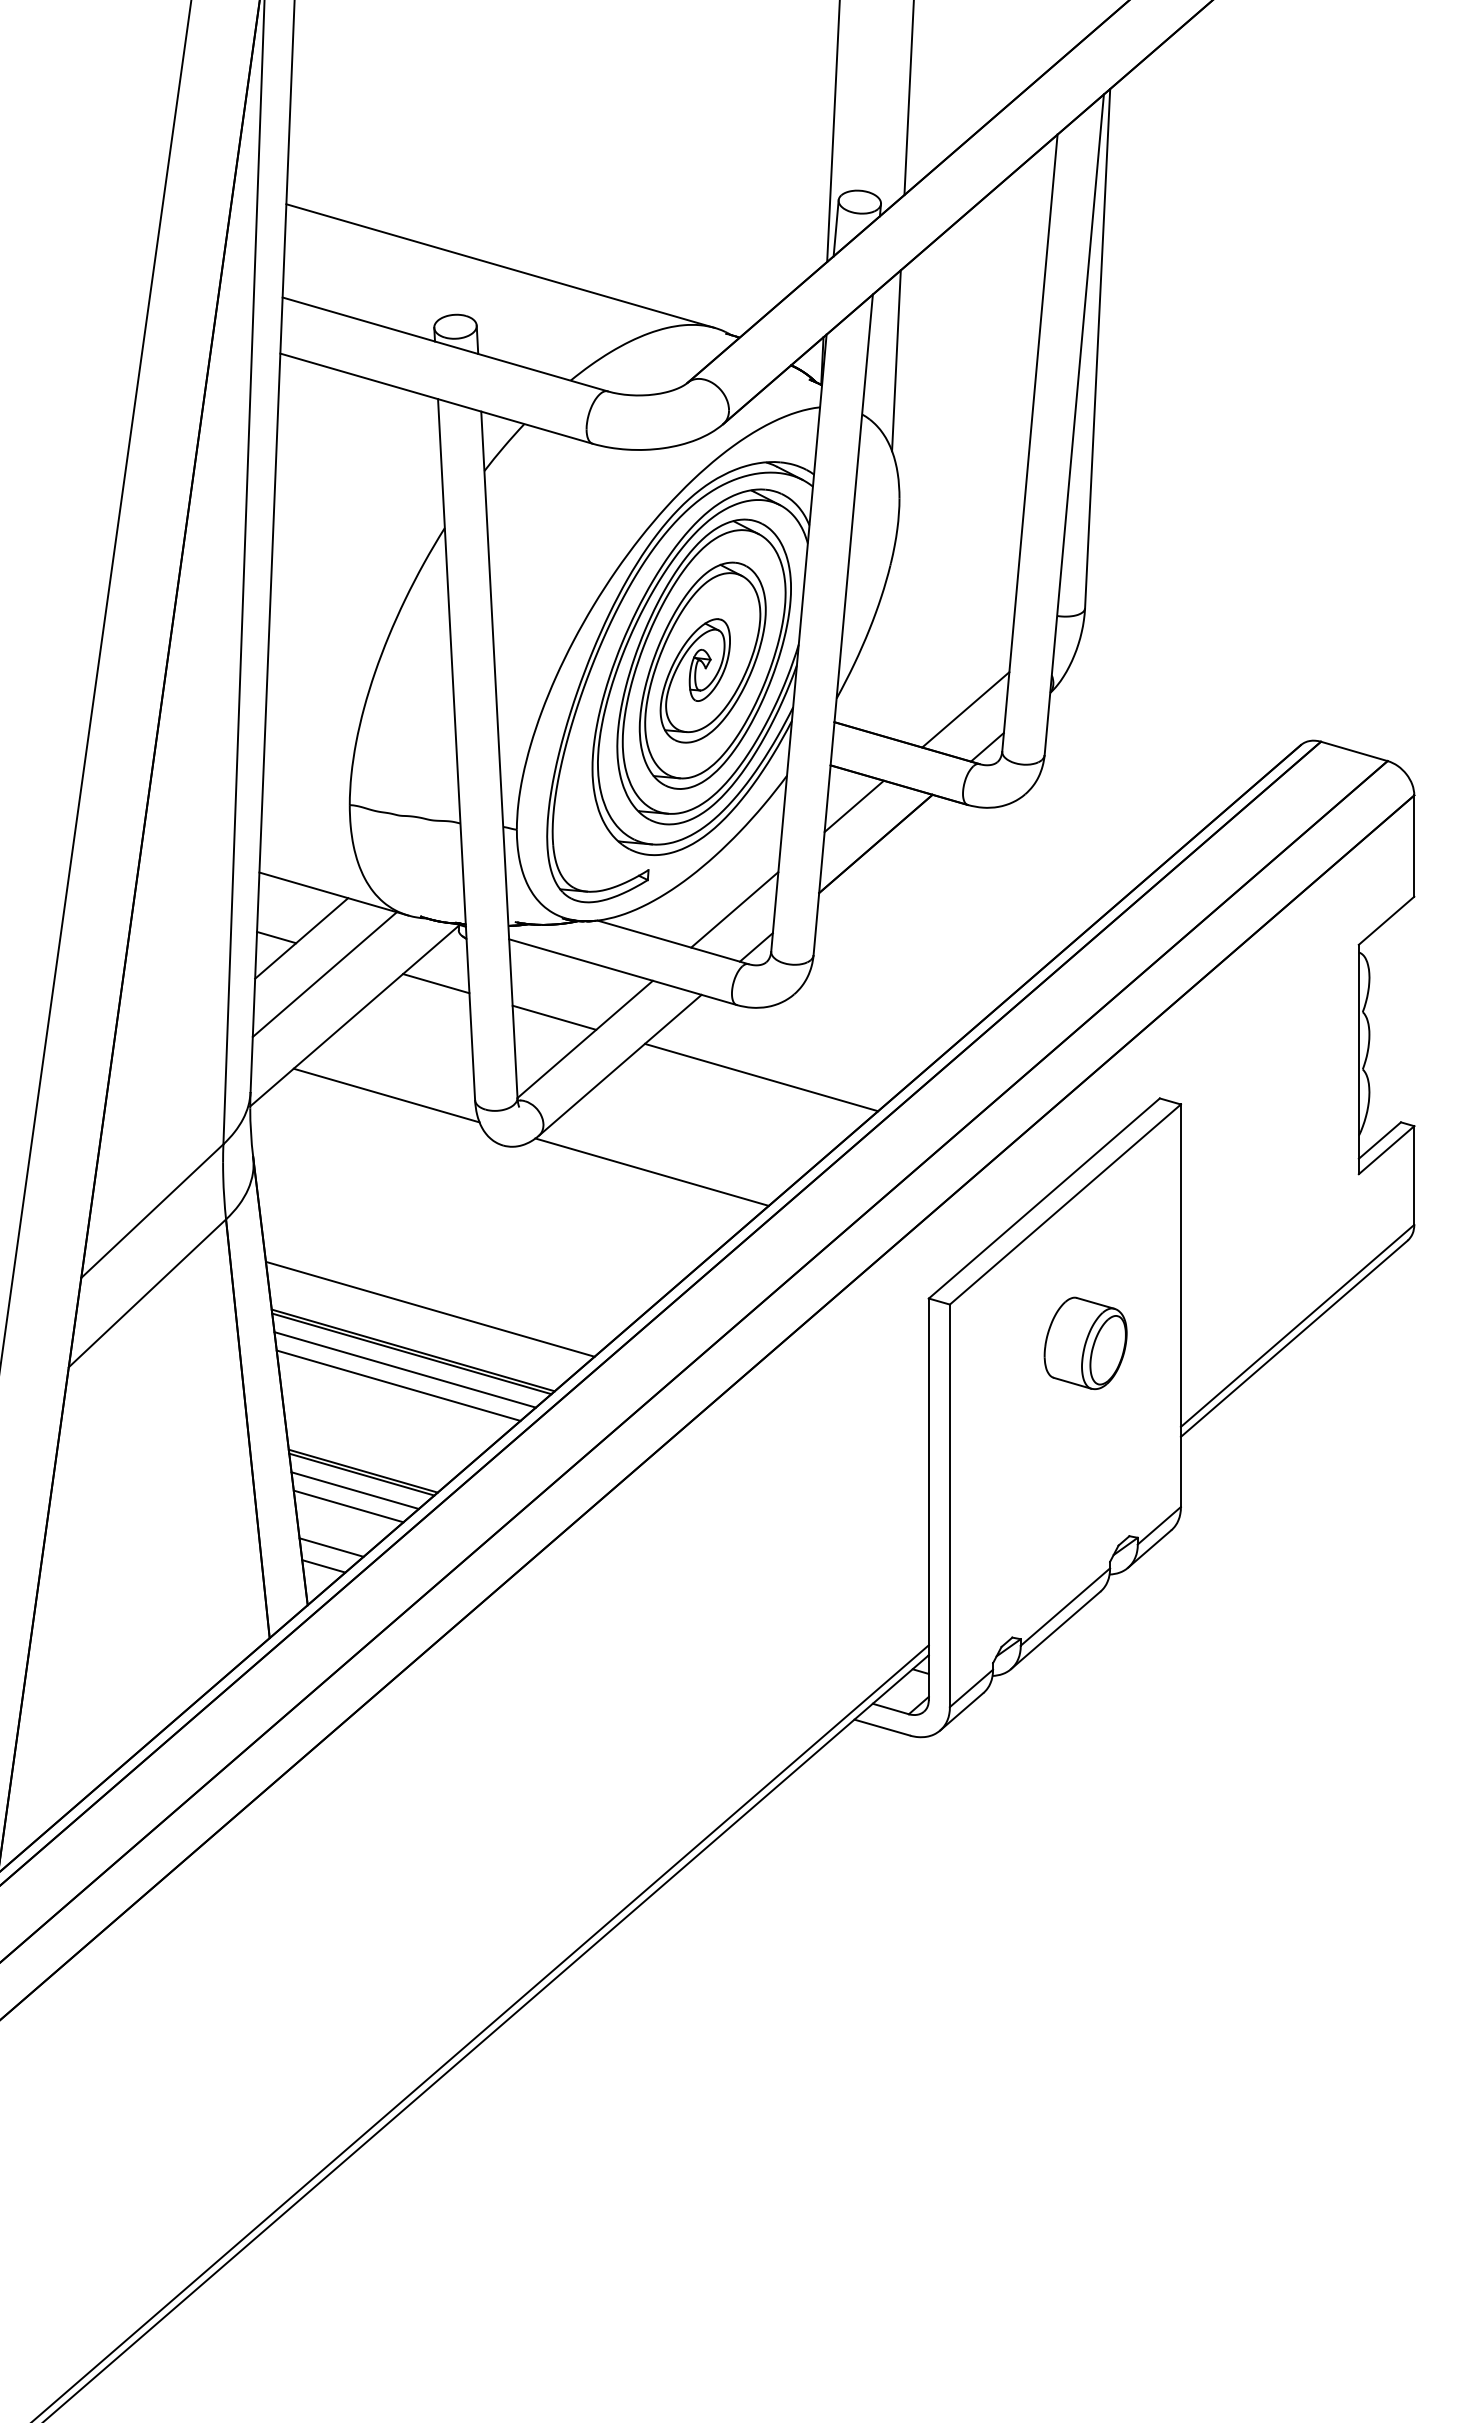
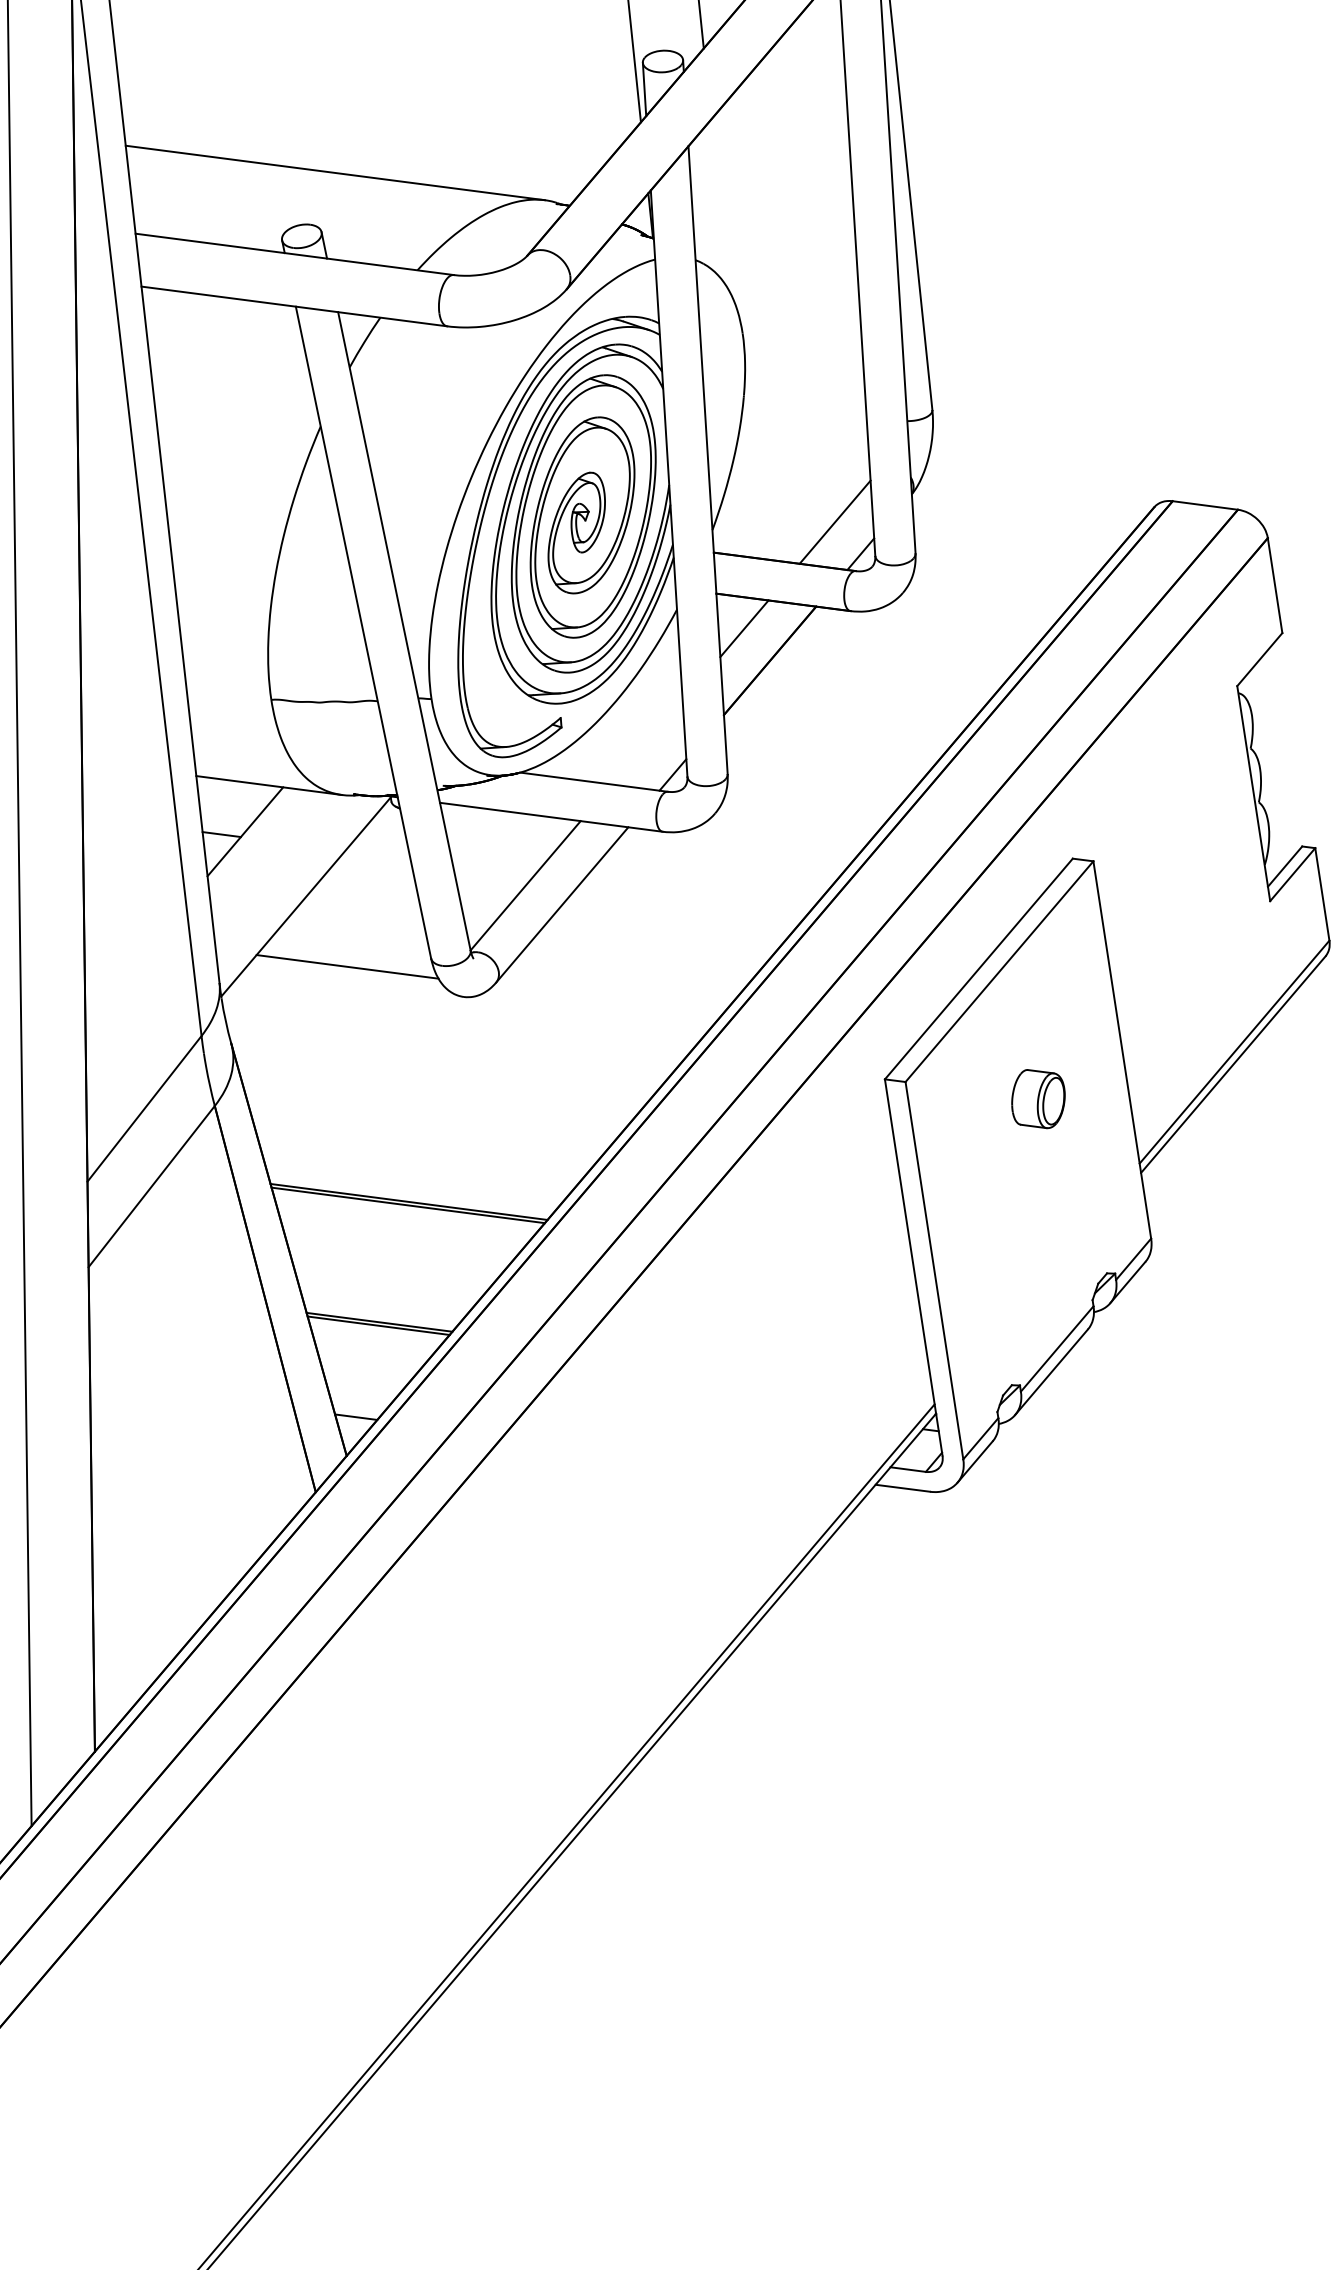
line: (896, 360) -> (720, 204), removed
line: (734, 909) -> (646, 742), removed
line: (324, 974) -> (271, 862), removed
line: (436, 983) -> (378, 854), removed
line: (554, 1017) -> (493, 869), removed
line: (761, 1077) -> (696, 896), removed
line: (651, 1171) -> (606, 1000), removed
line: (429, 1308) -> (418, 1160), removed
part: (1085, 1343) -> (1038, 1099), size x0.7
line: (404, 1369) -> (403, 1221), removed
line: (398, 1385) -> (400, 1236), removed
line: (354, 1490) -> (374, 1341), removed
line: (348, 1506) -> (370, 1357), removed
line: (331, 1547) -> (360, 1398), removed

